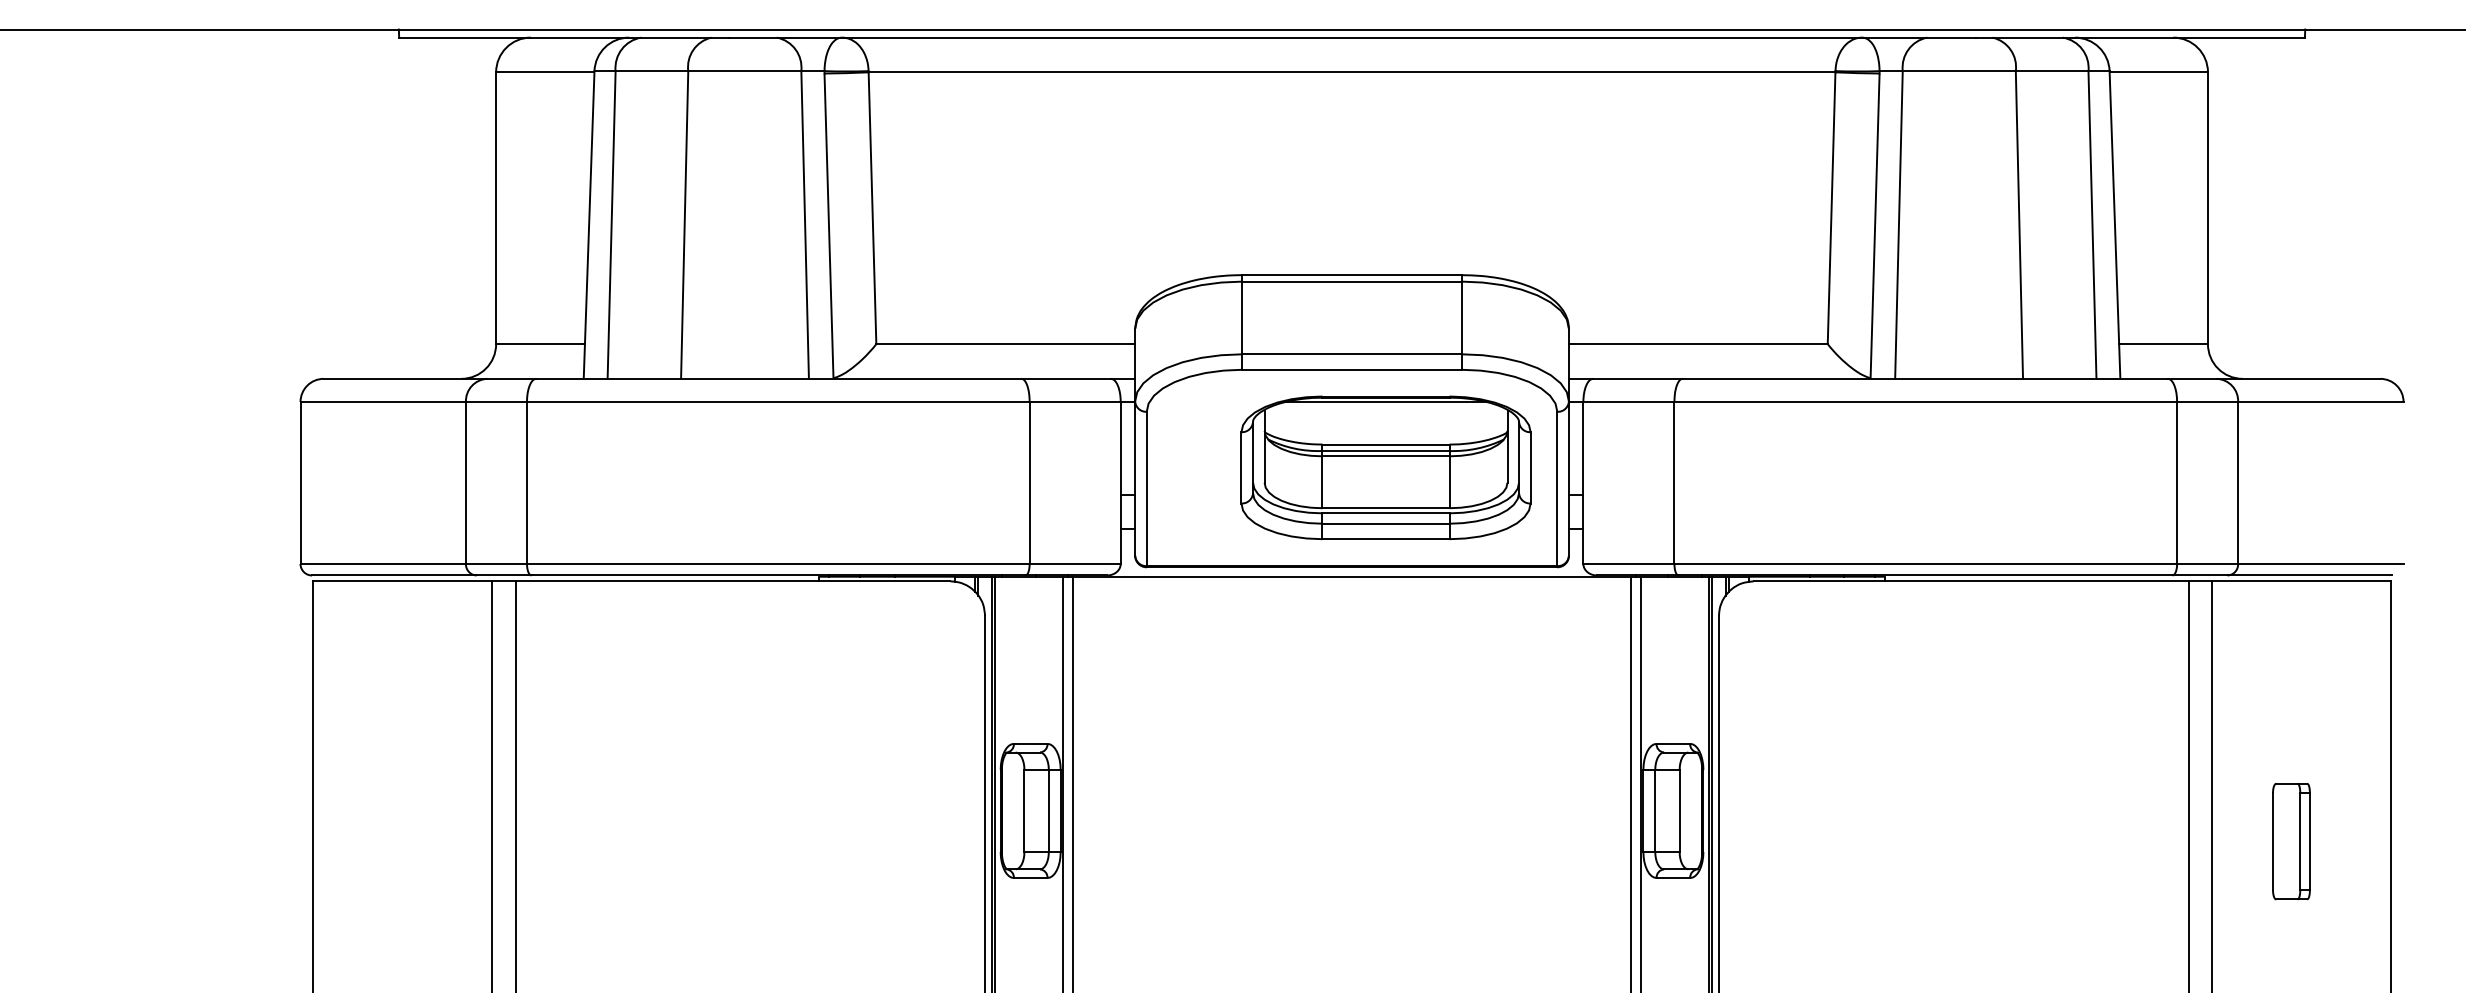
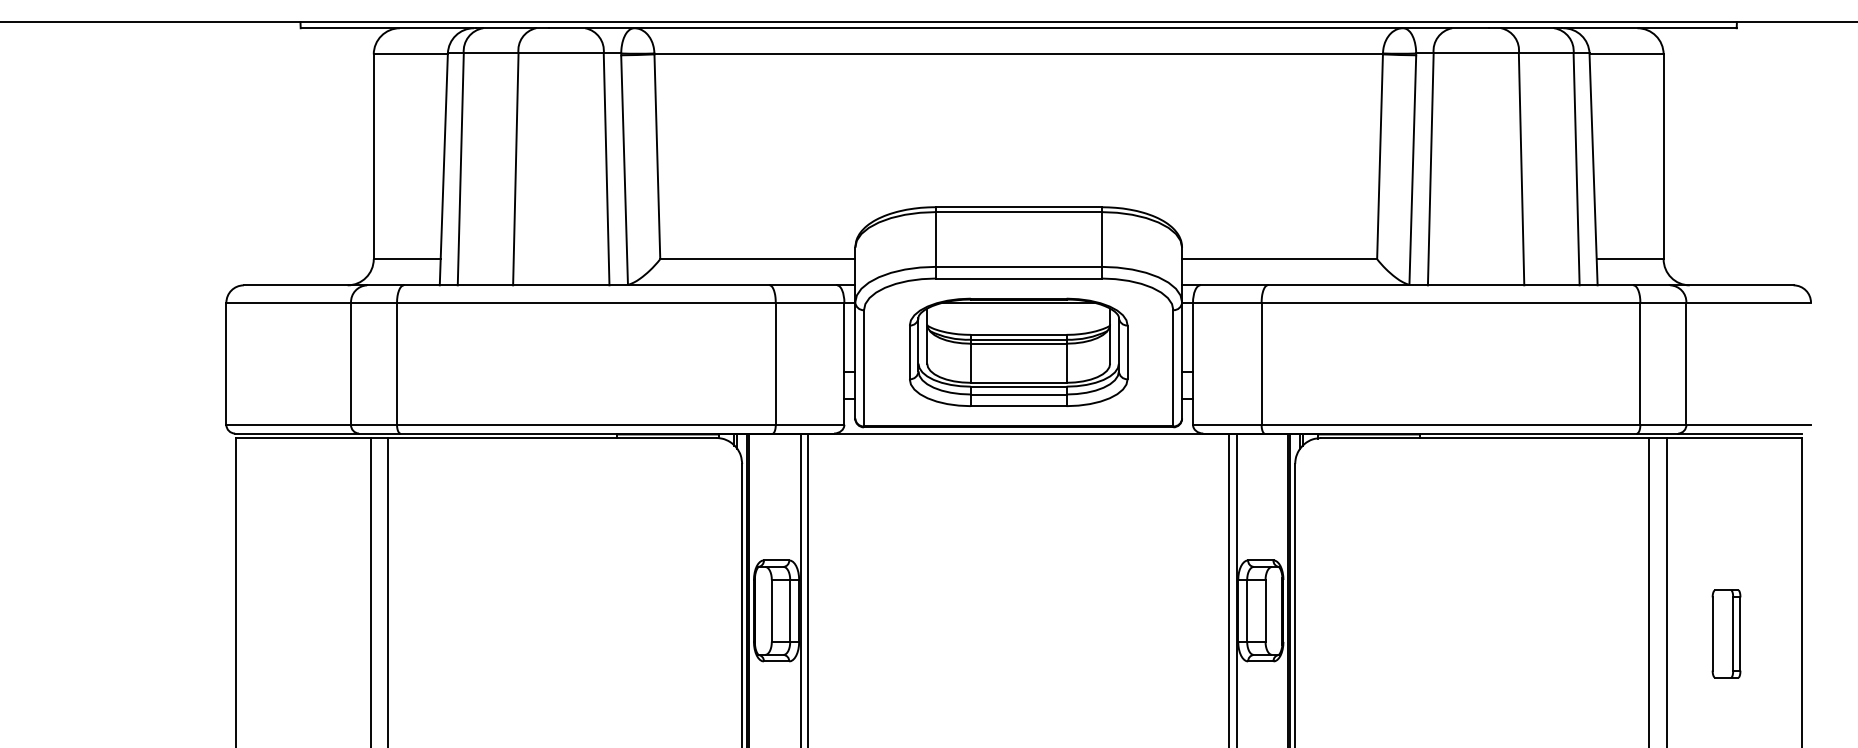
part: (1385, 467) -> (1018, 352), moved

